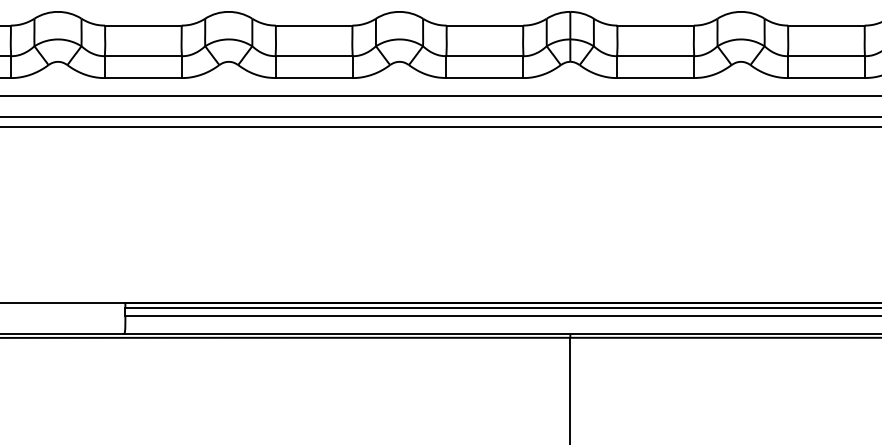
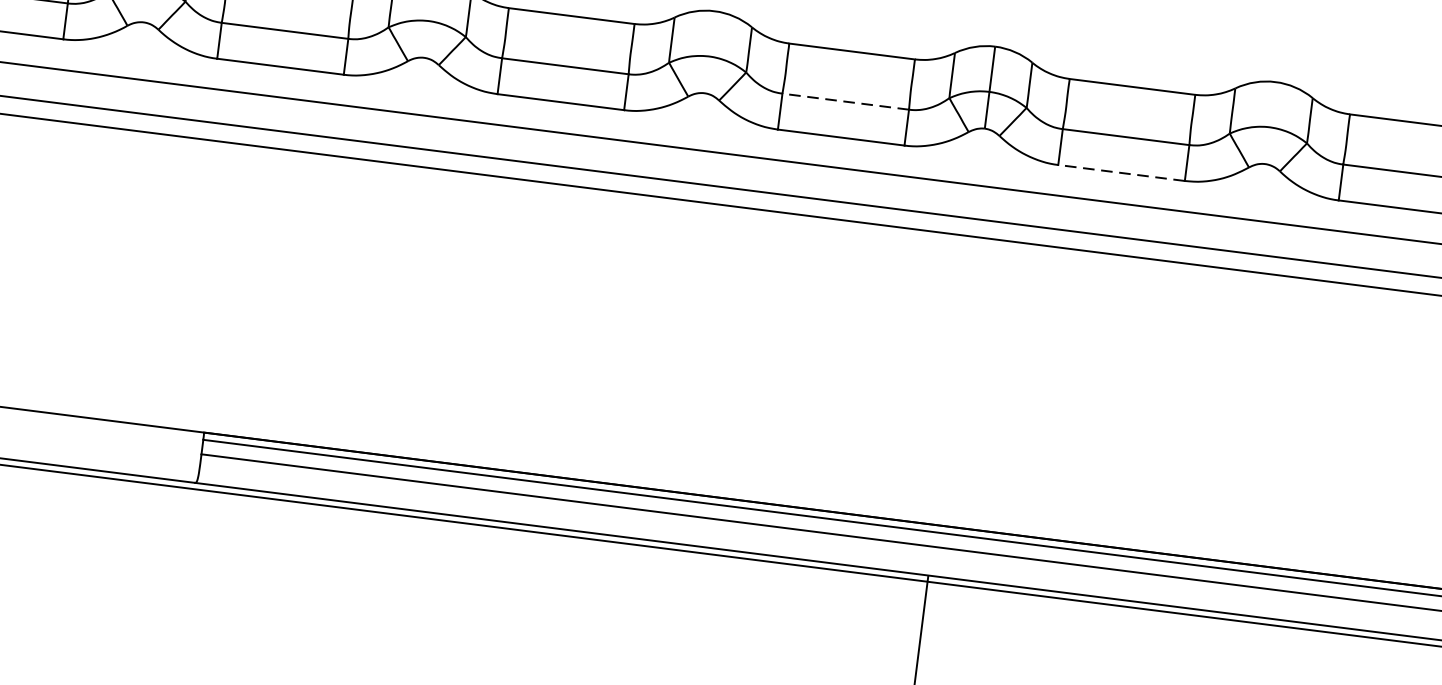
line: (484, 56) -> (844, 102), solid -> dashed
line: (655, 78) -> (1121, 173), solid -> dashed

